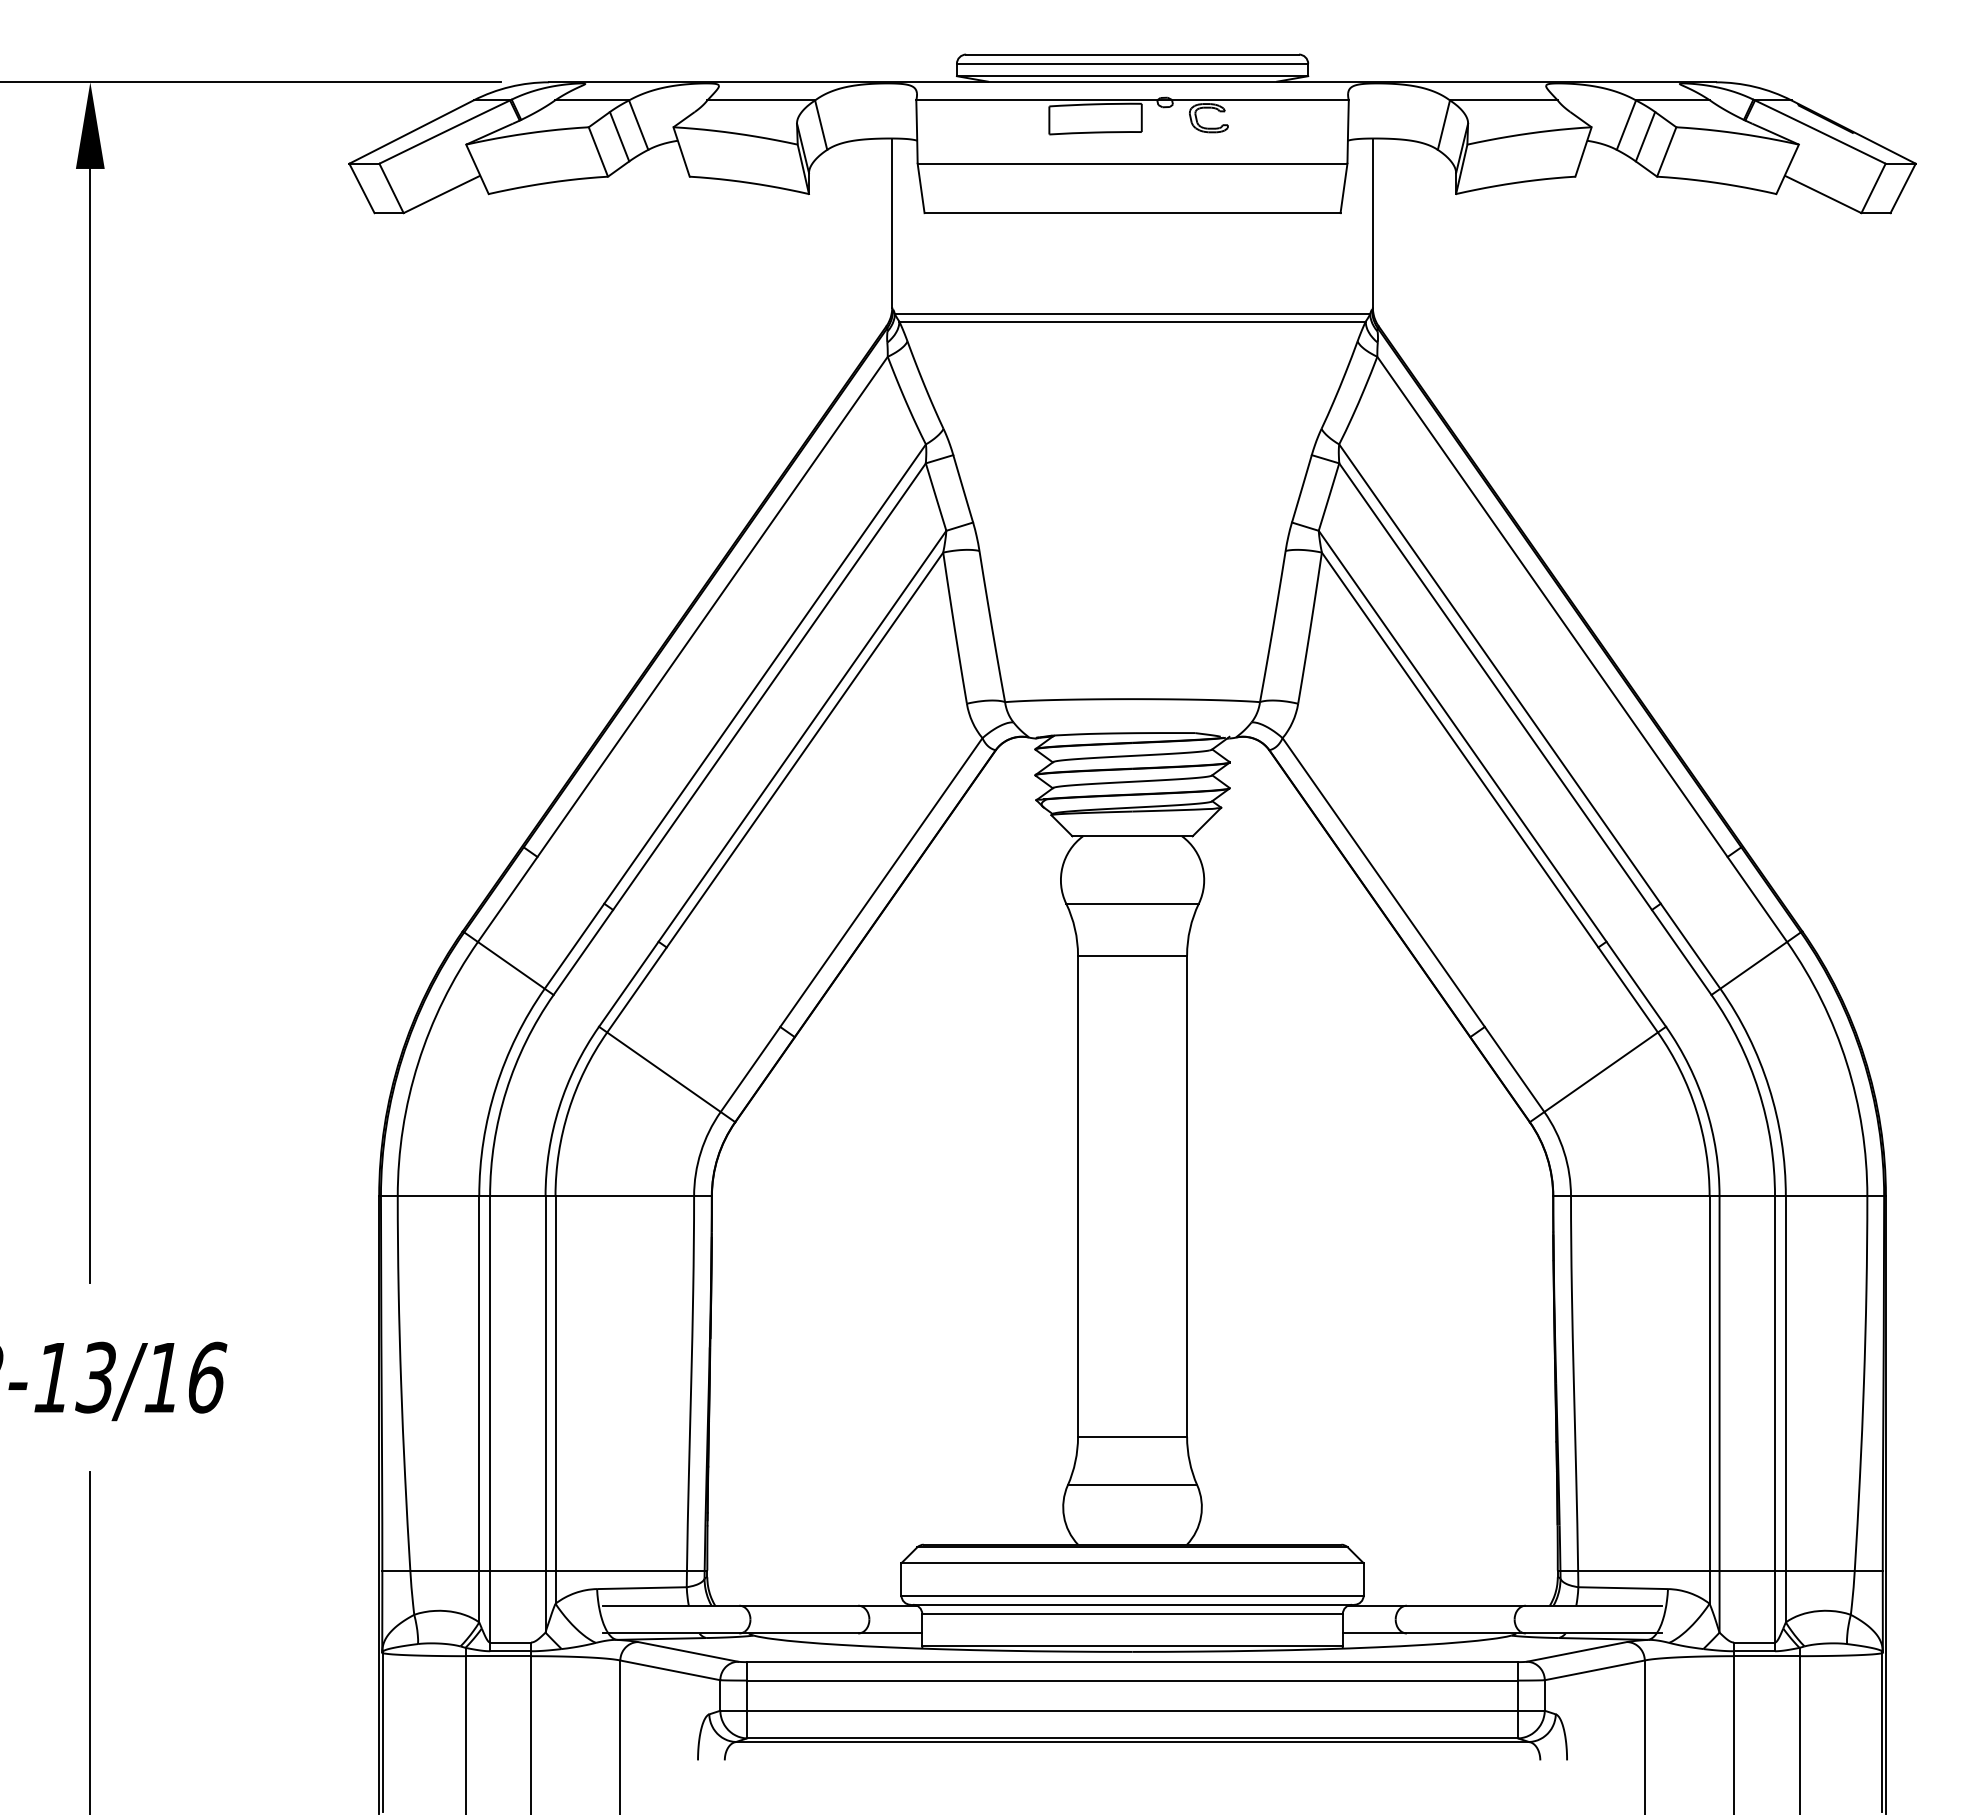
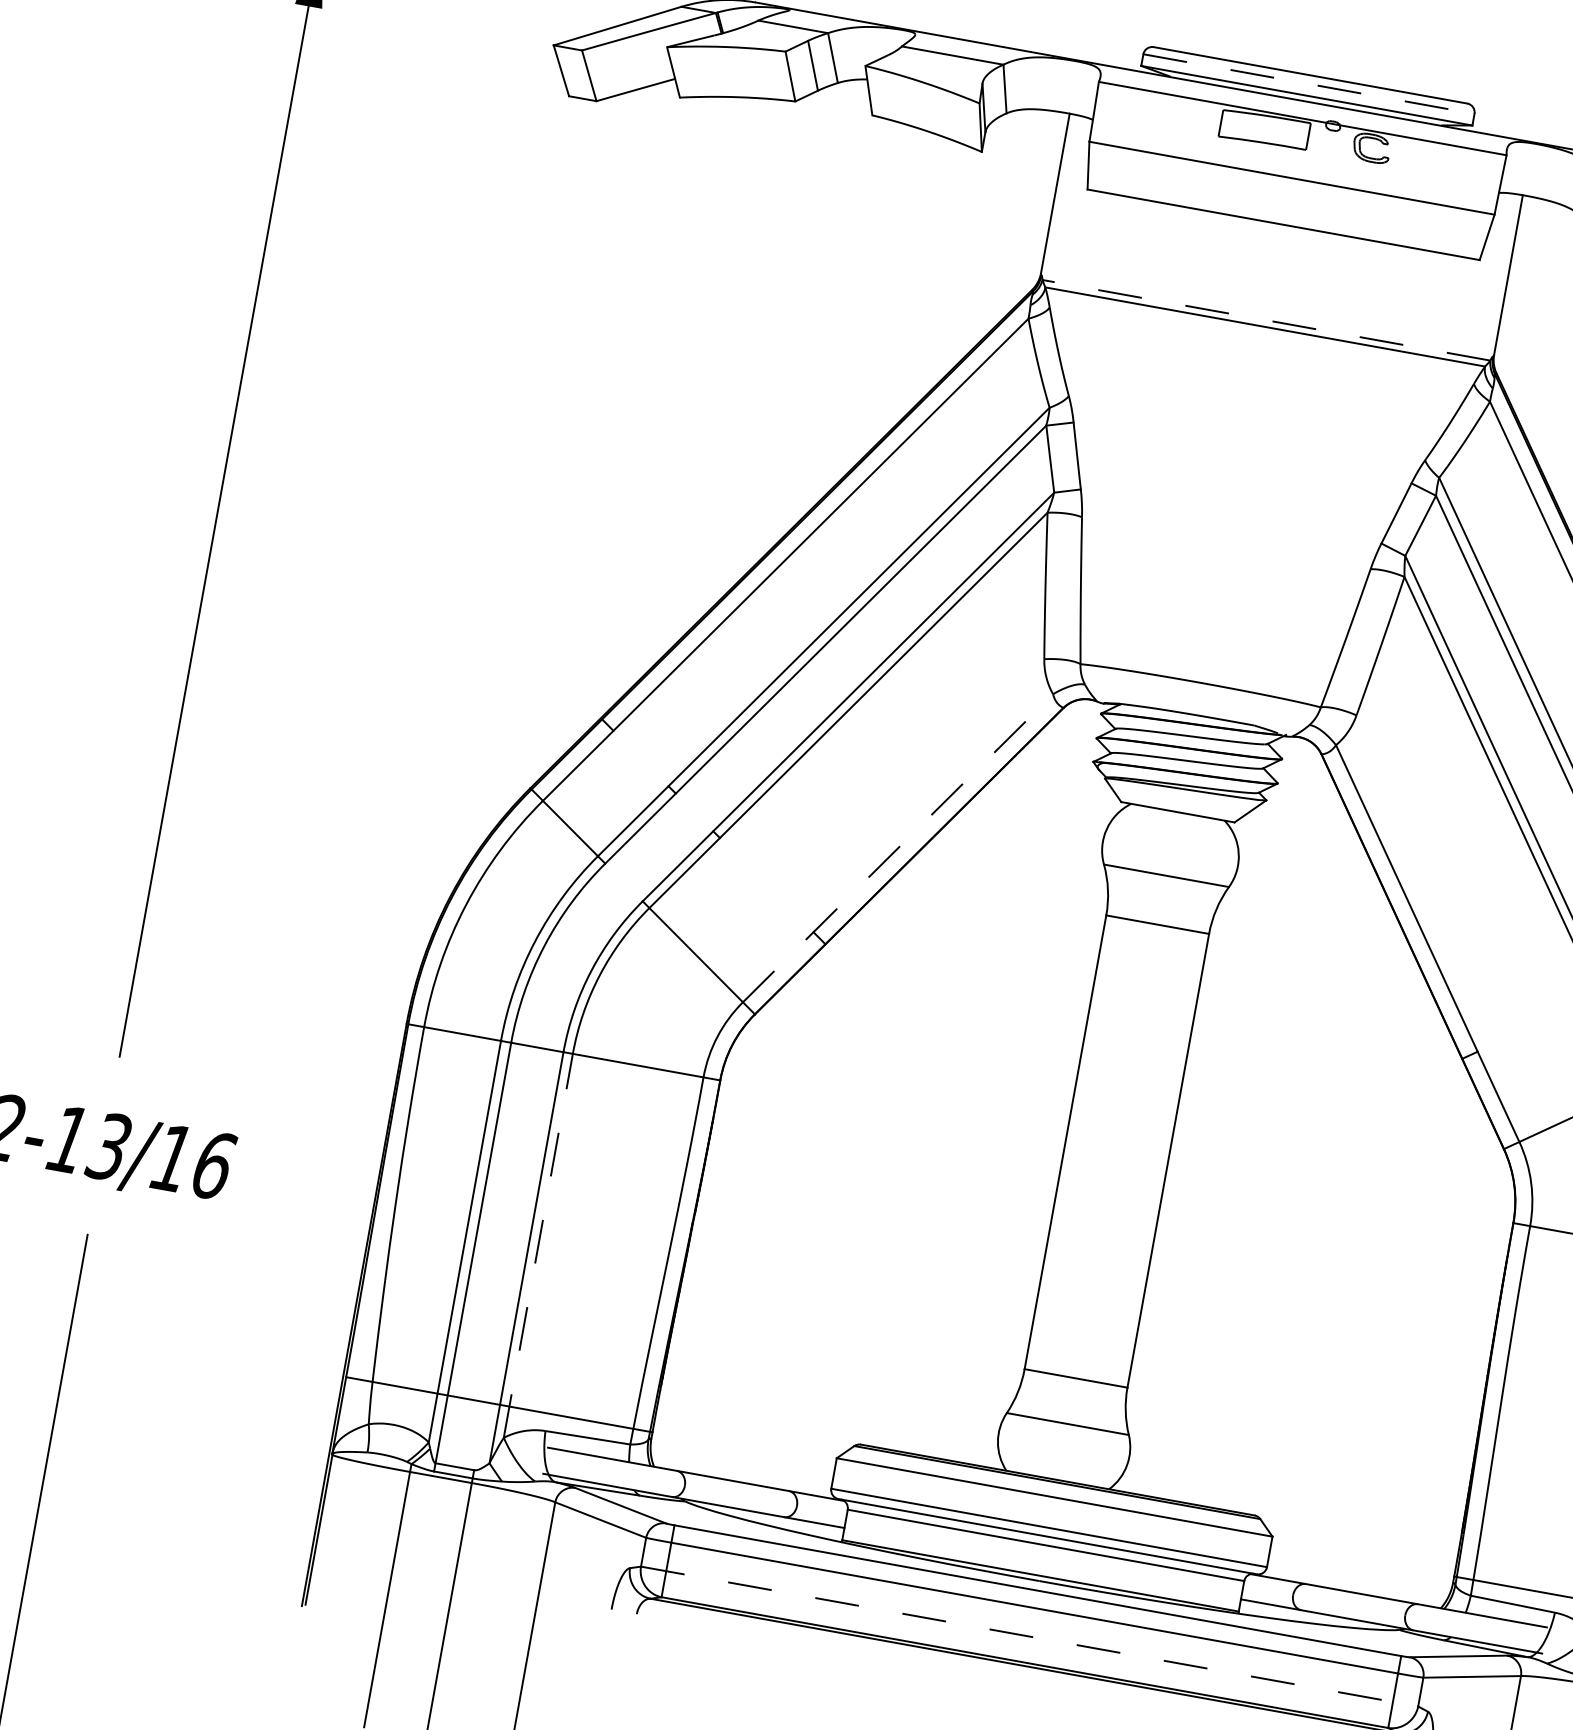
line: (1132, 63) -> (1308, 83), solid -> dashed
line: (1132, 314) -> (1266, 320), solid -> dashed
line: (851, 924) -> (898, 847), solid -> dashed
line: (555, 1400) -> (538, 1246), solid -> dashed
line: (1133, 1710) -> (1030, 1636), solid -> dashed

